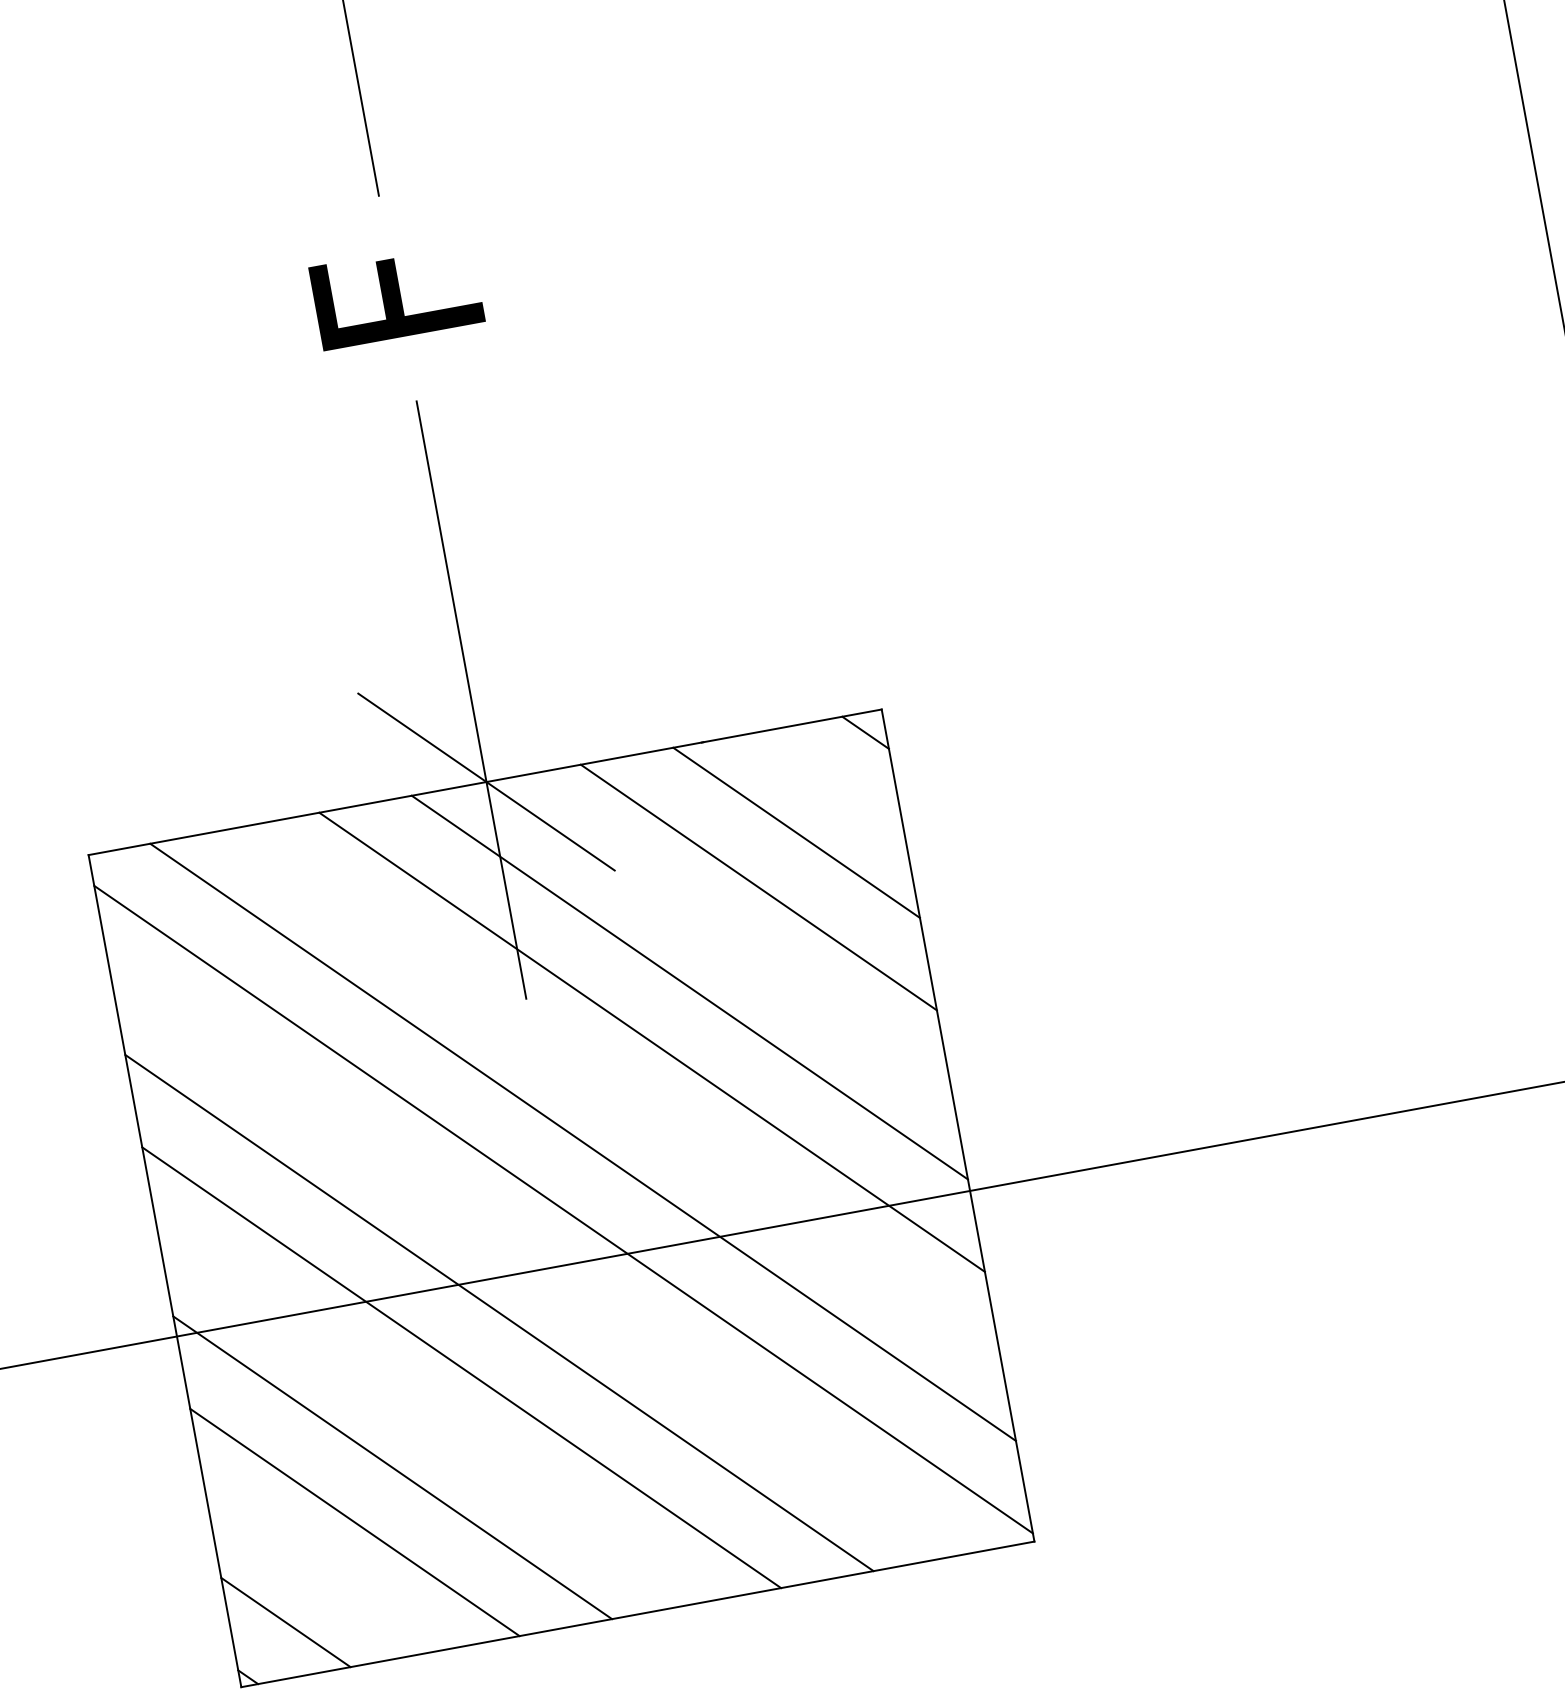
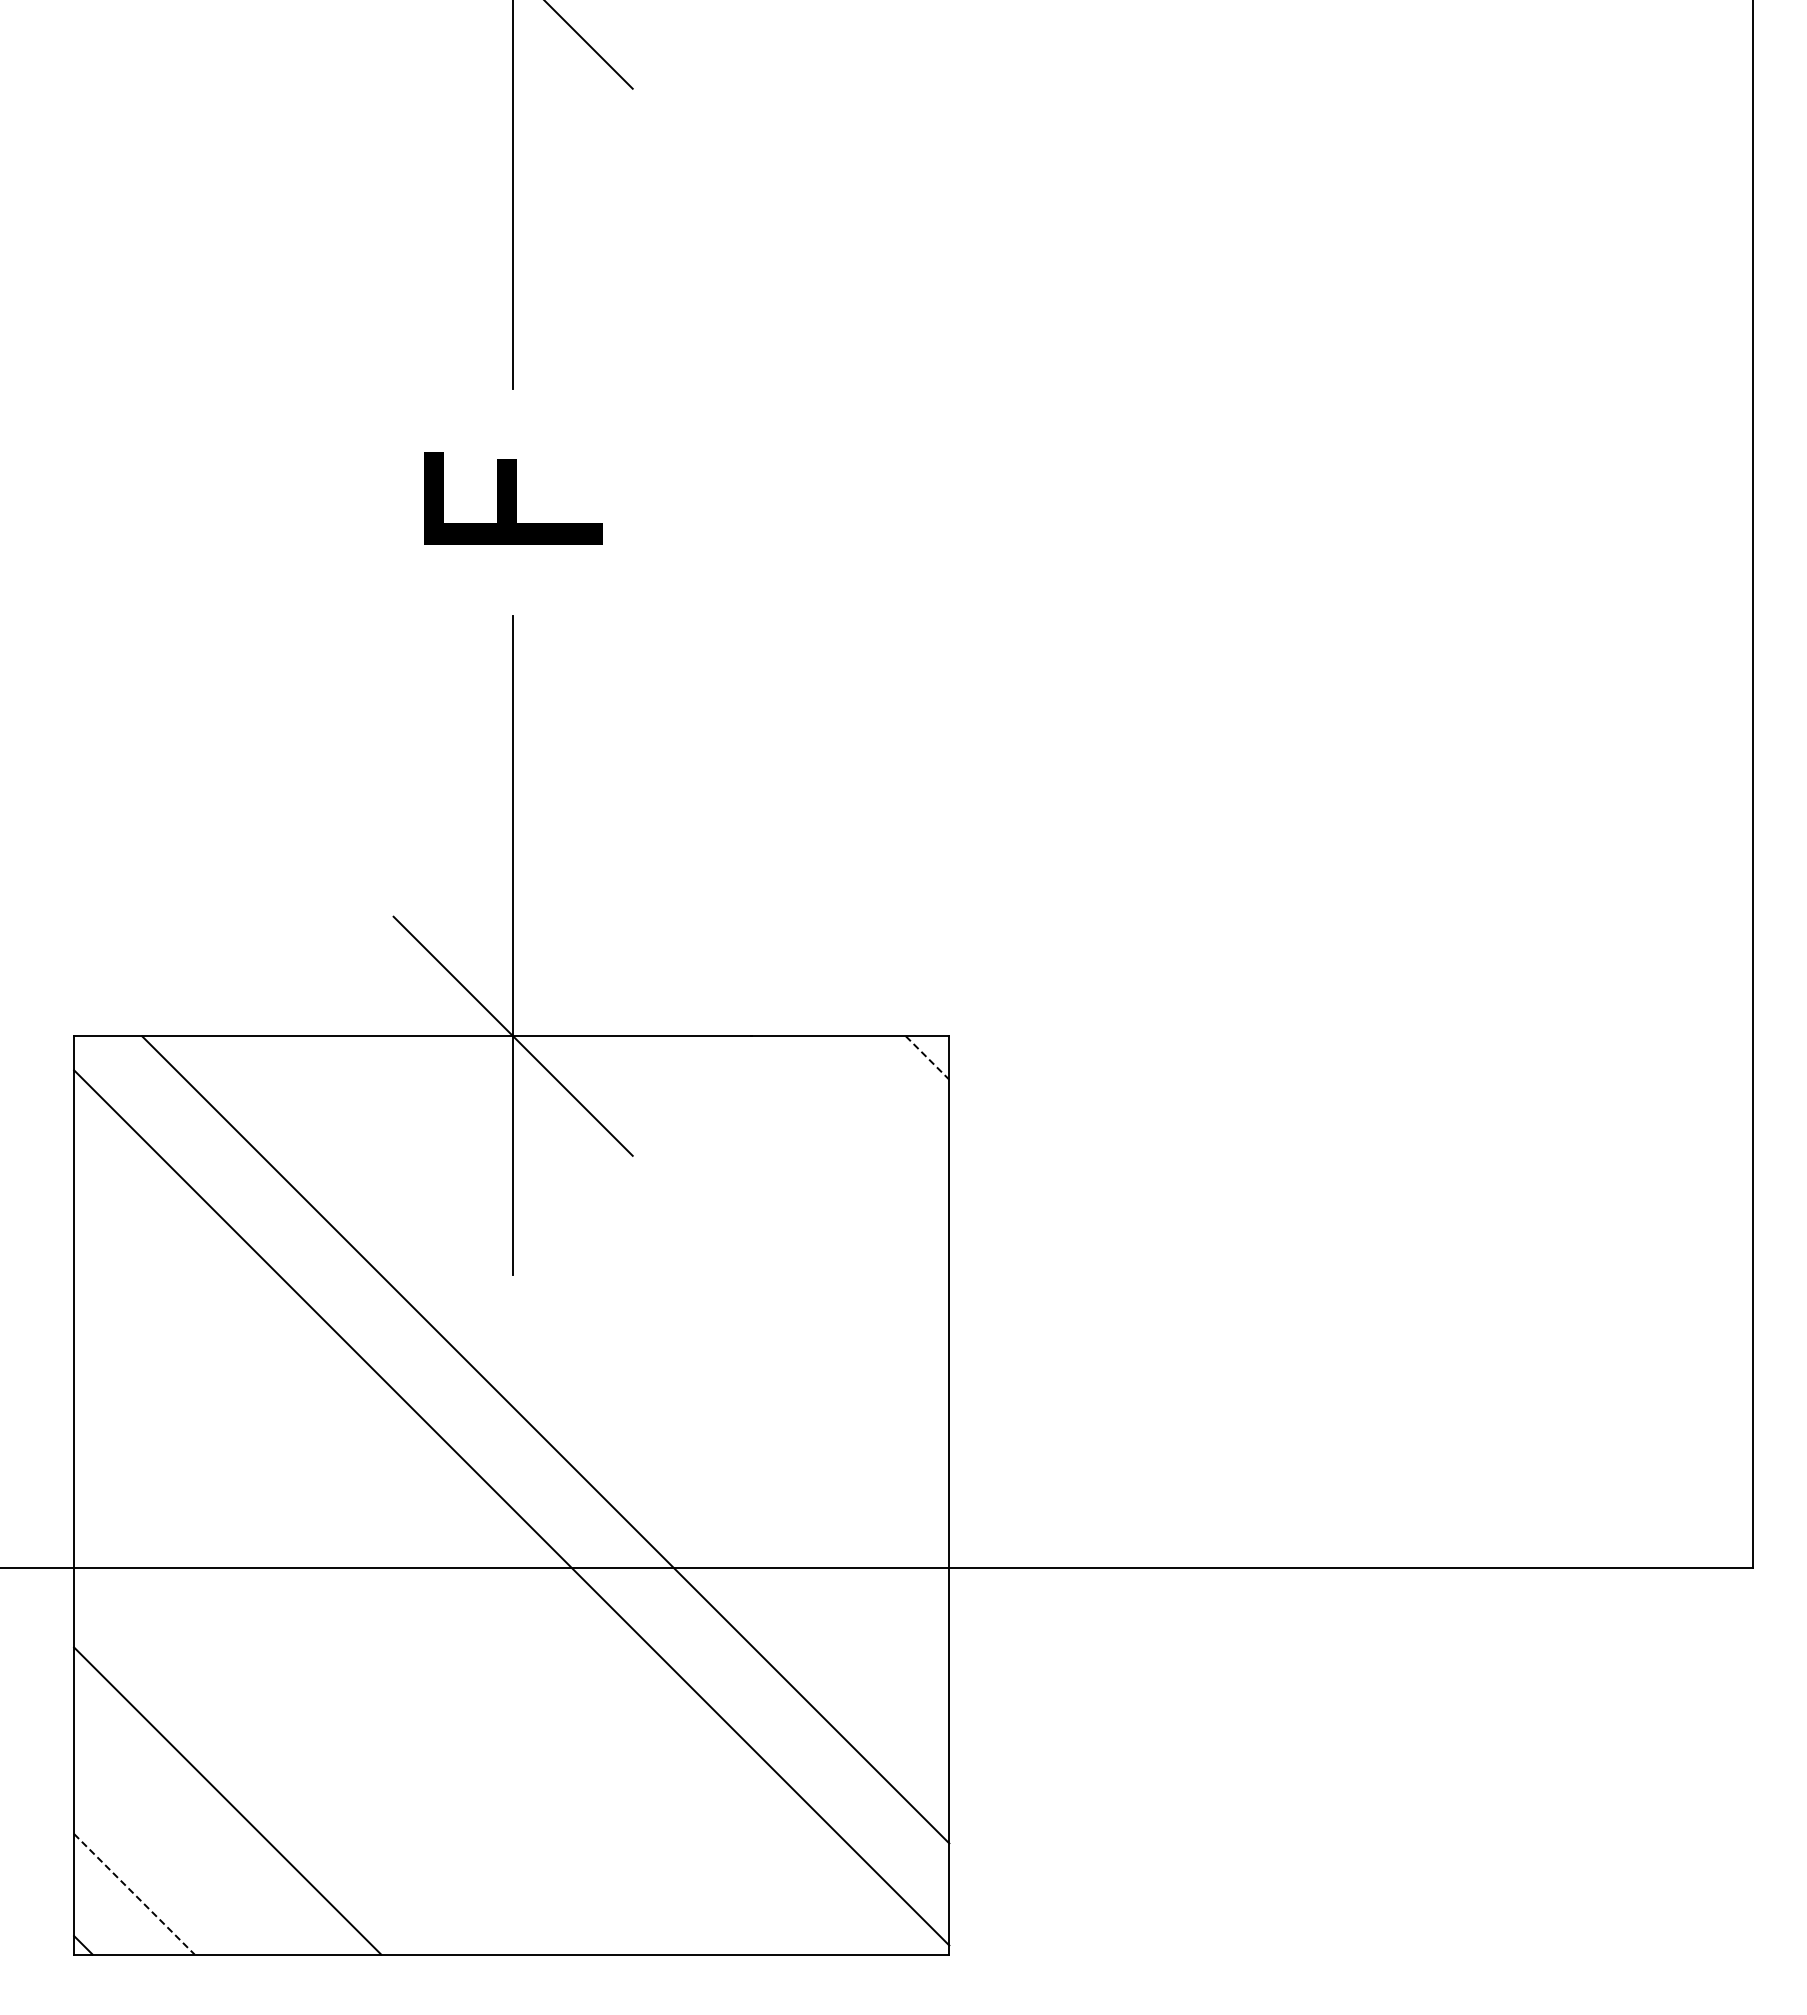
line: (865, 733) -> (927, 1058), solid -> dashed
line: (796, 833) -> (834, 1151), removed
line: (759, 887) -> (783, 1202), removed
line: (689, 987) -> (689, 1295), removed
line: (651, 1042) -> (638, 1346), removed
line: (499, 1312) -> (422, 1605), removed
line: (461, 1367) -> (371, 1656), removed
line: (392, 1467) -> (278, 1749), removed
line: (286, 1622) -> (134, 1894), solid -> dashed

